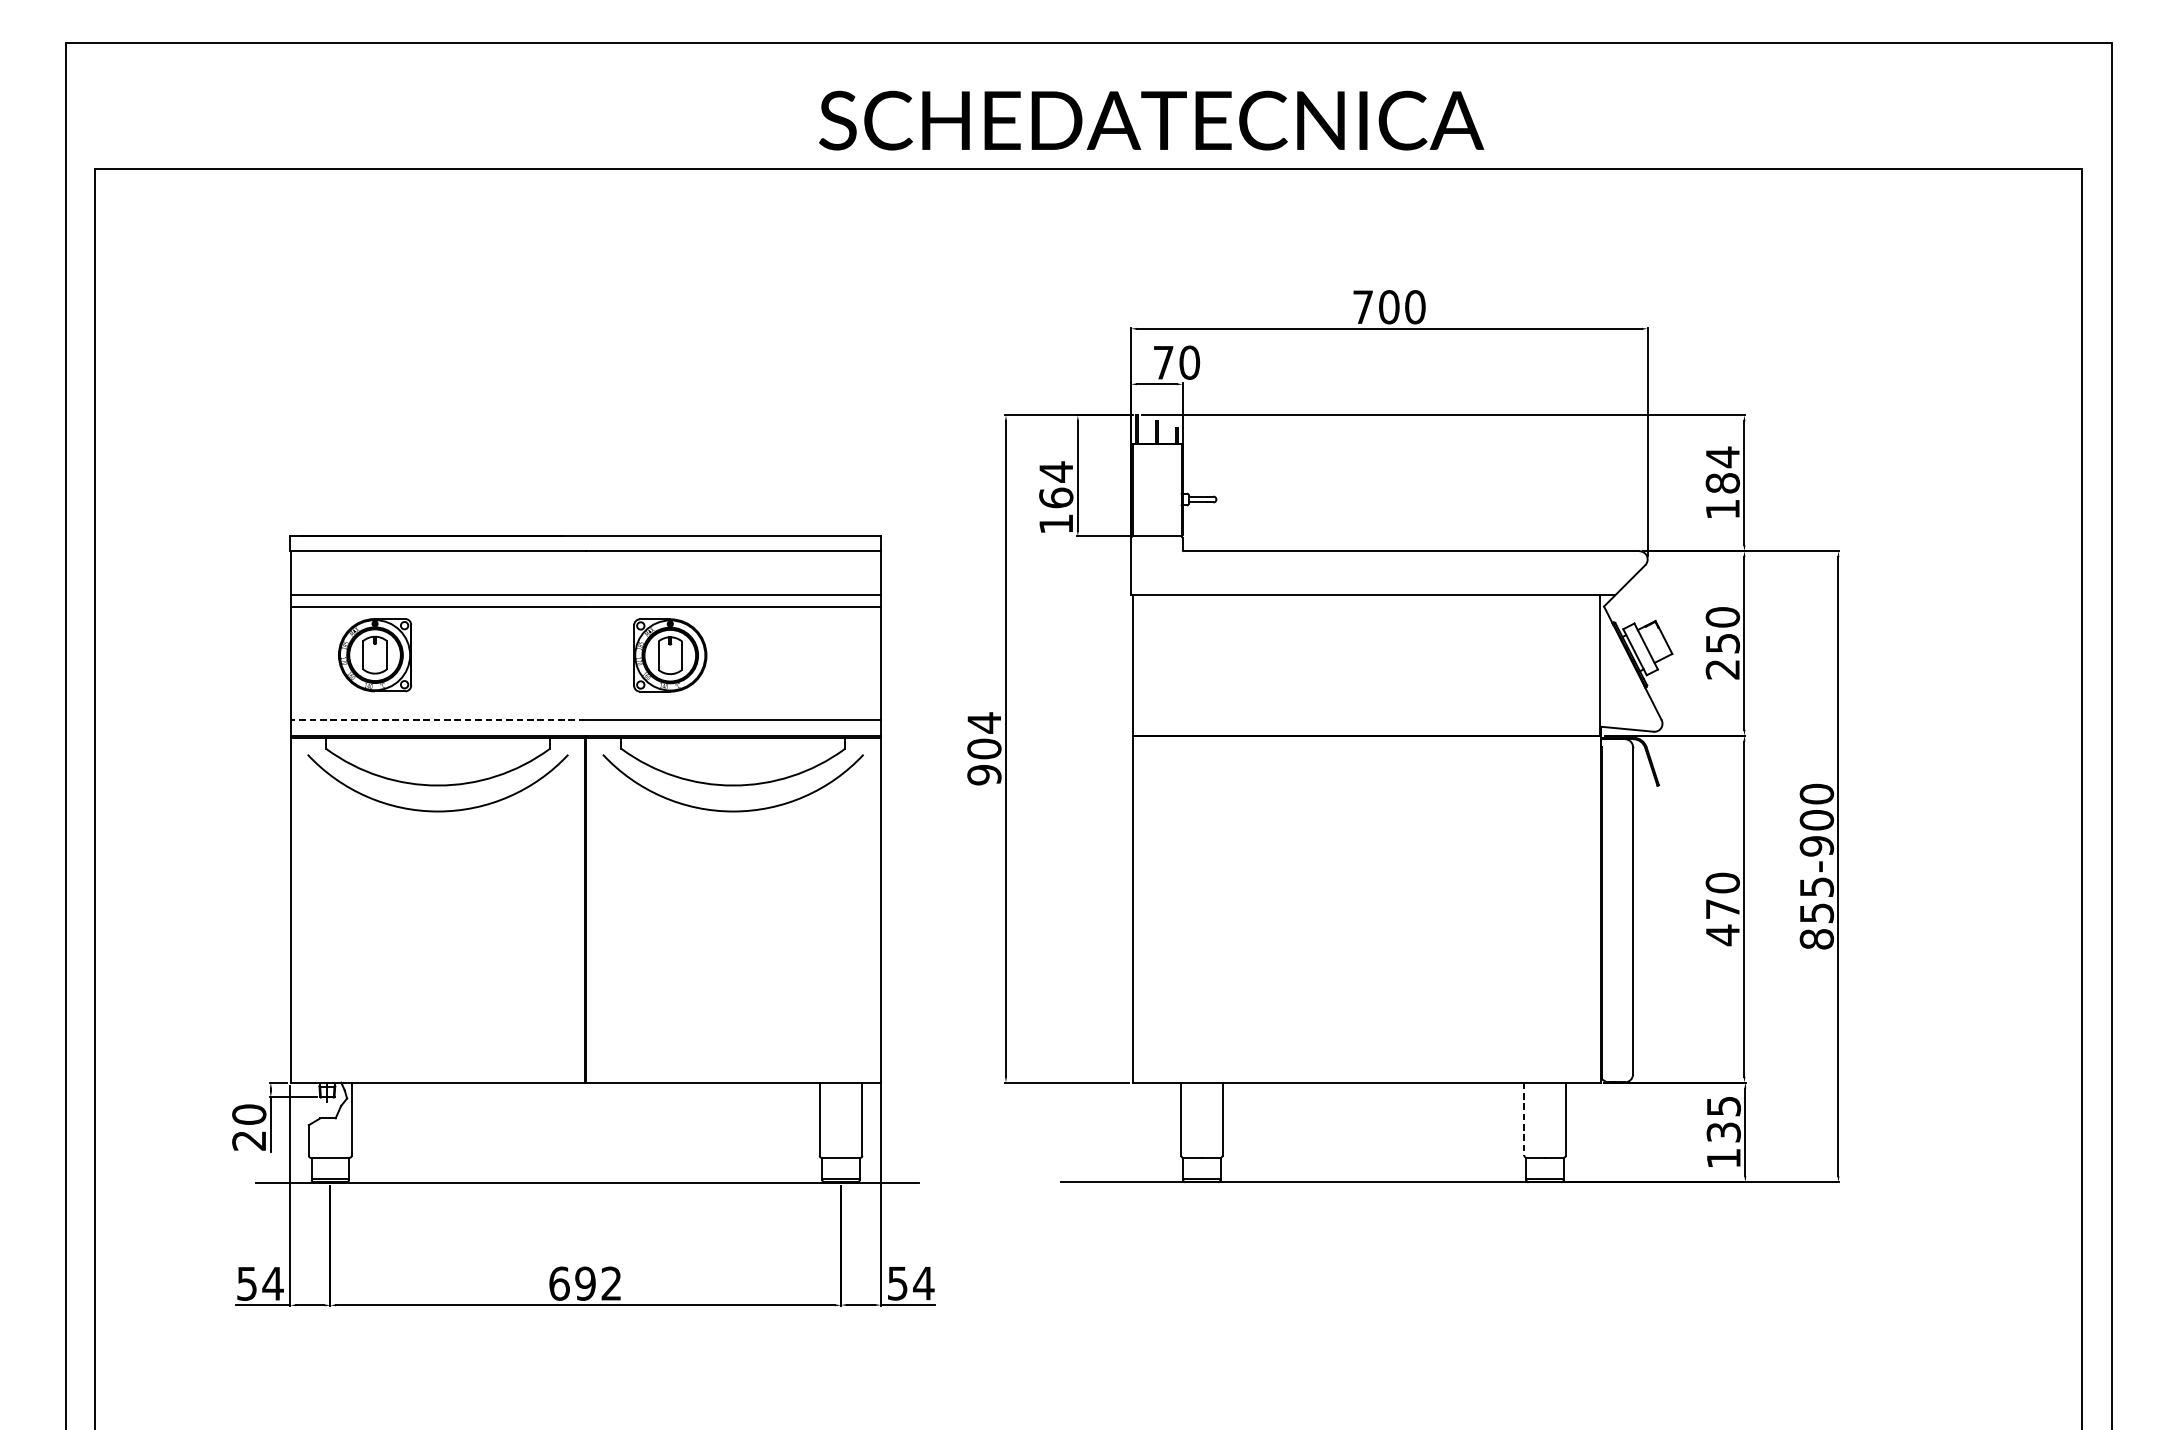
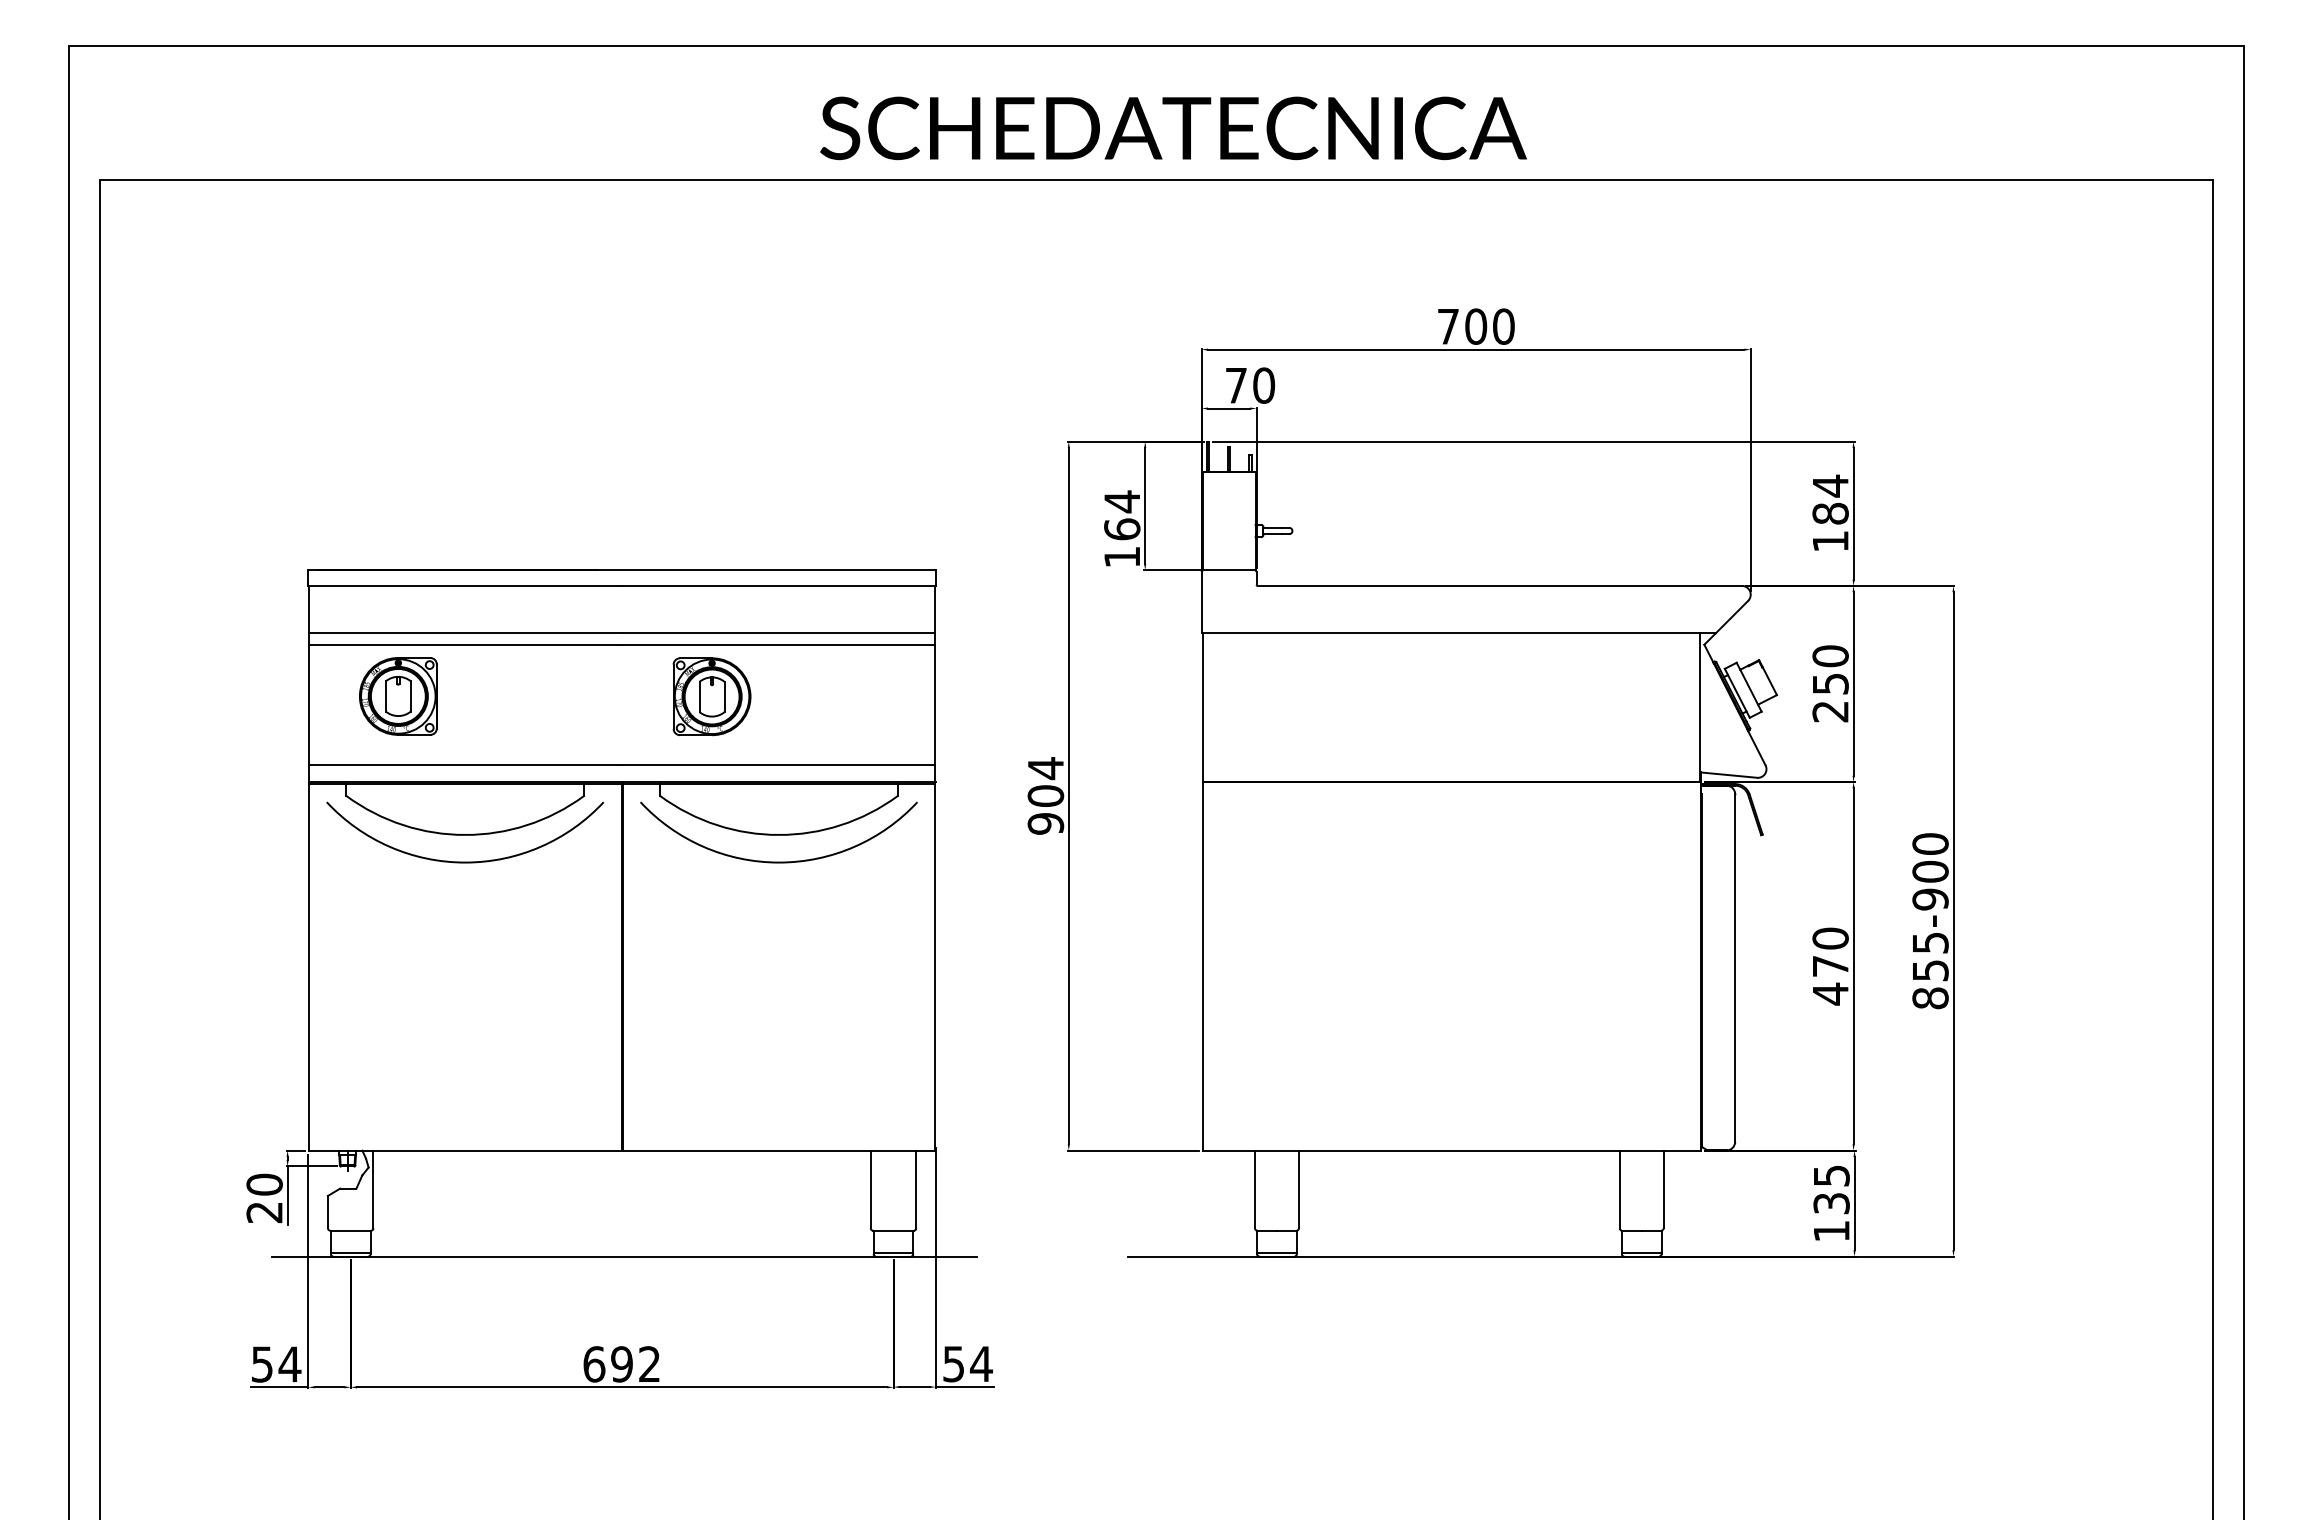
text: (1151, 120) -> (1173, 128), moved
line: (437, 719) -> (464, 764), dashed -> solid
line: (1524, 1119) -> (1619, 1189), dashed -> solid

